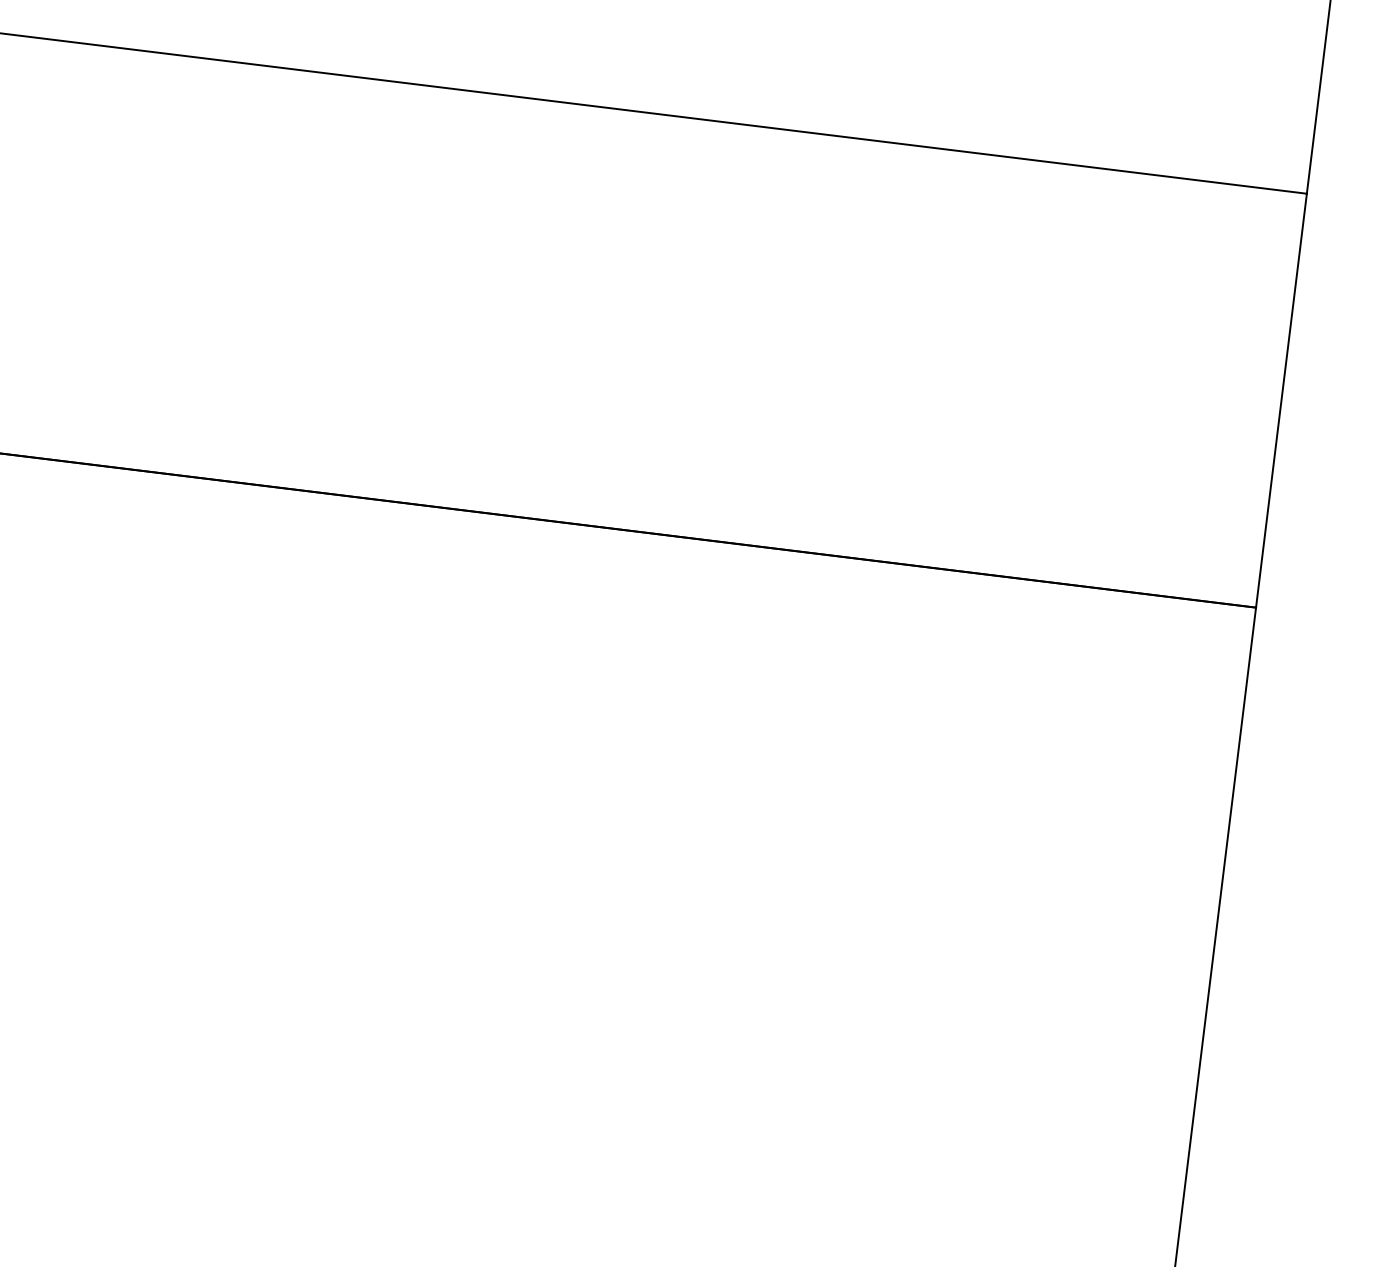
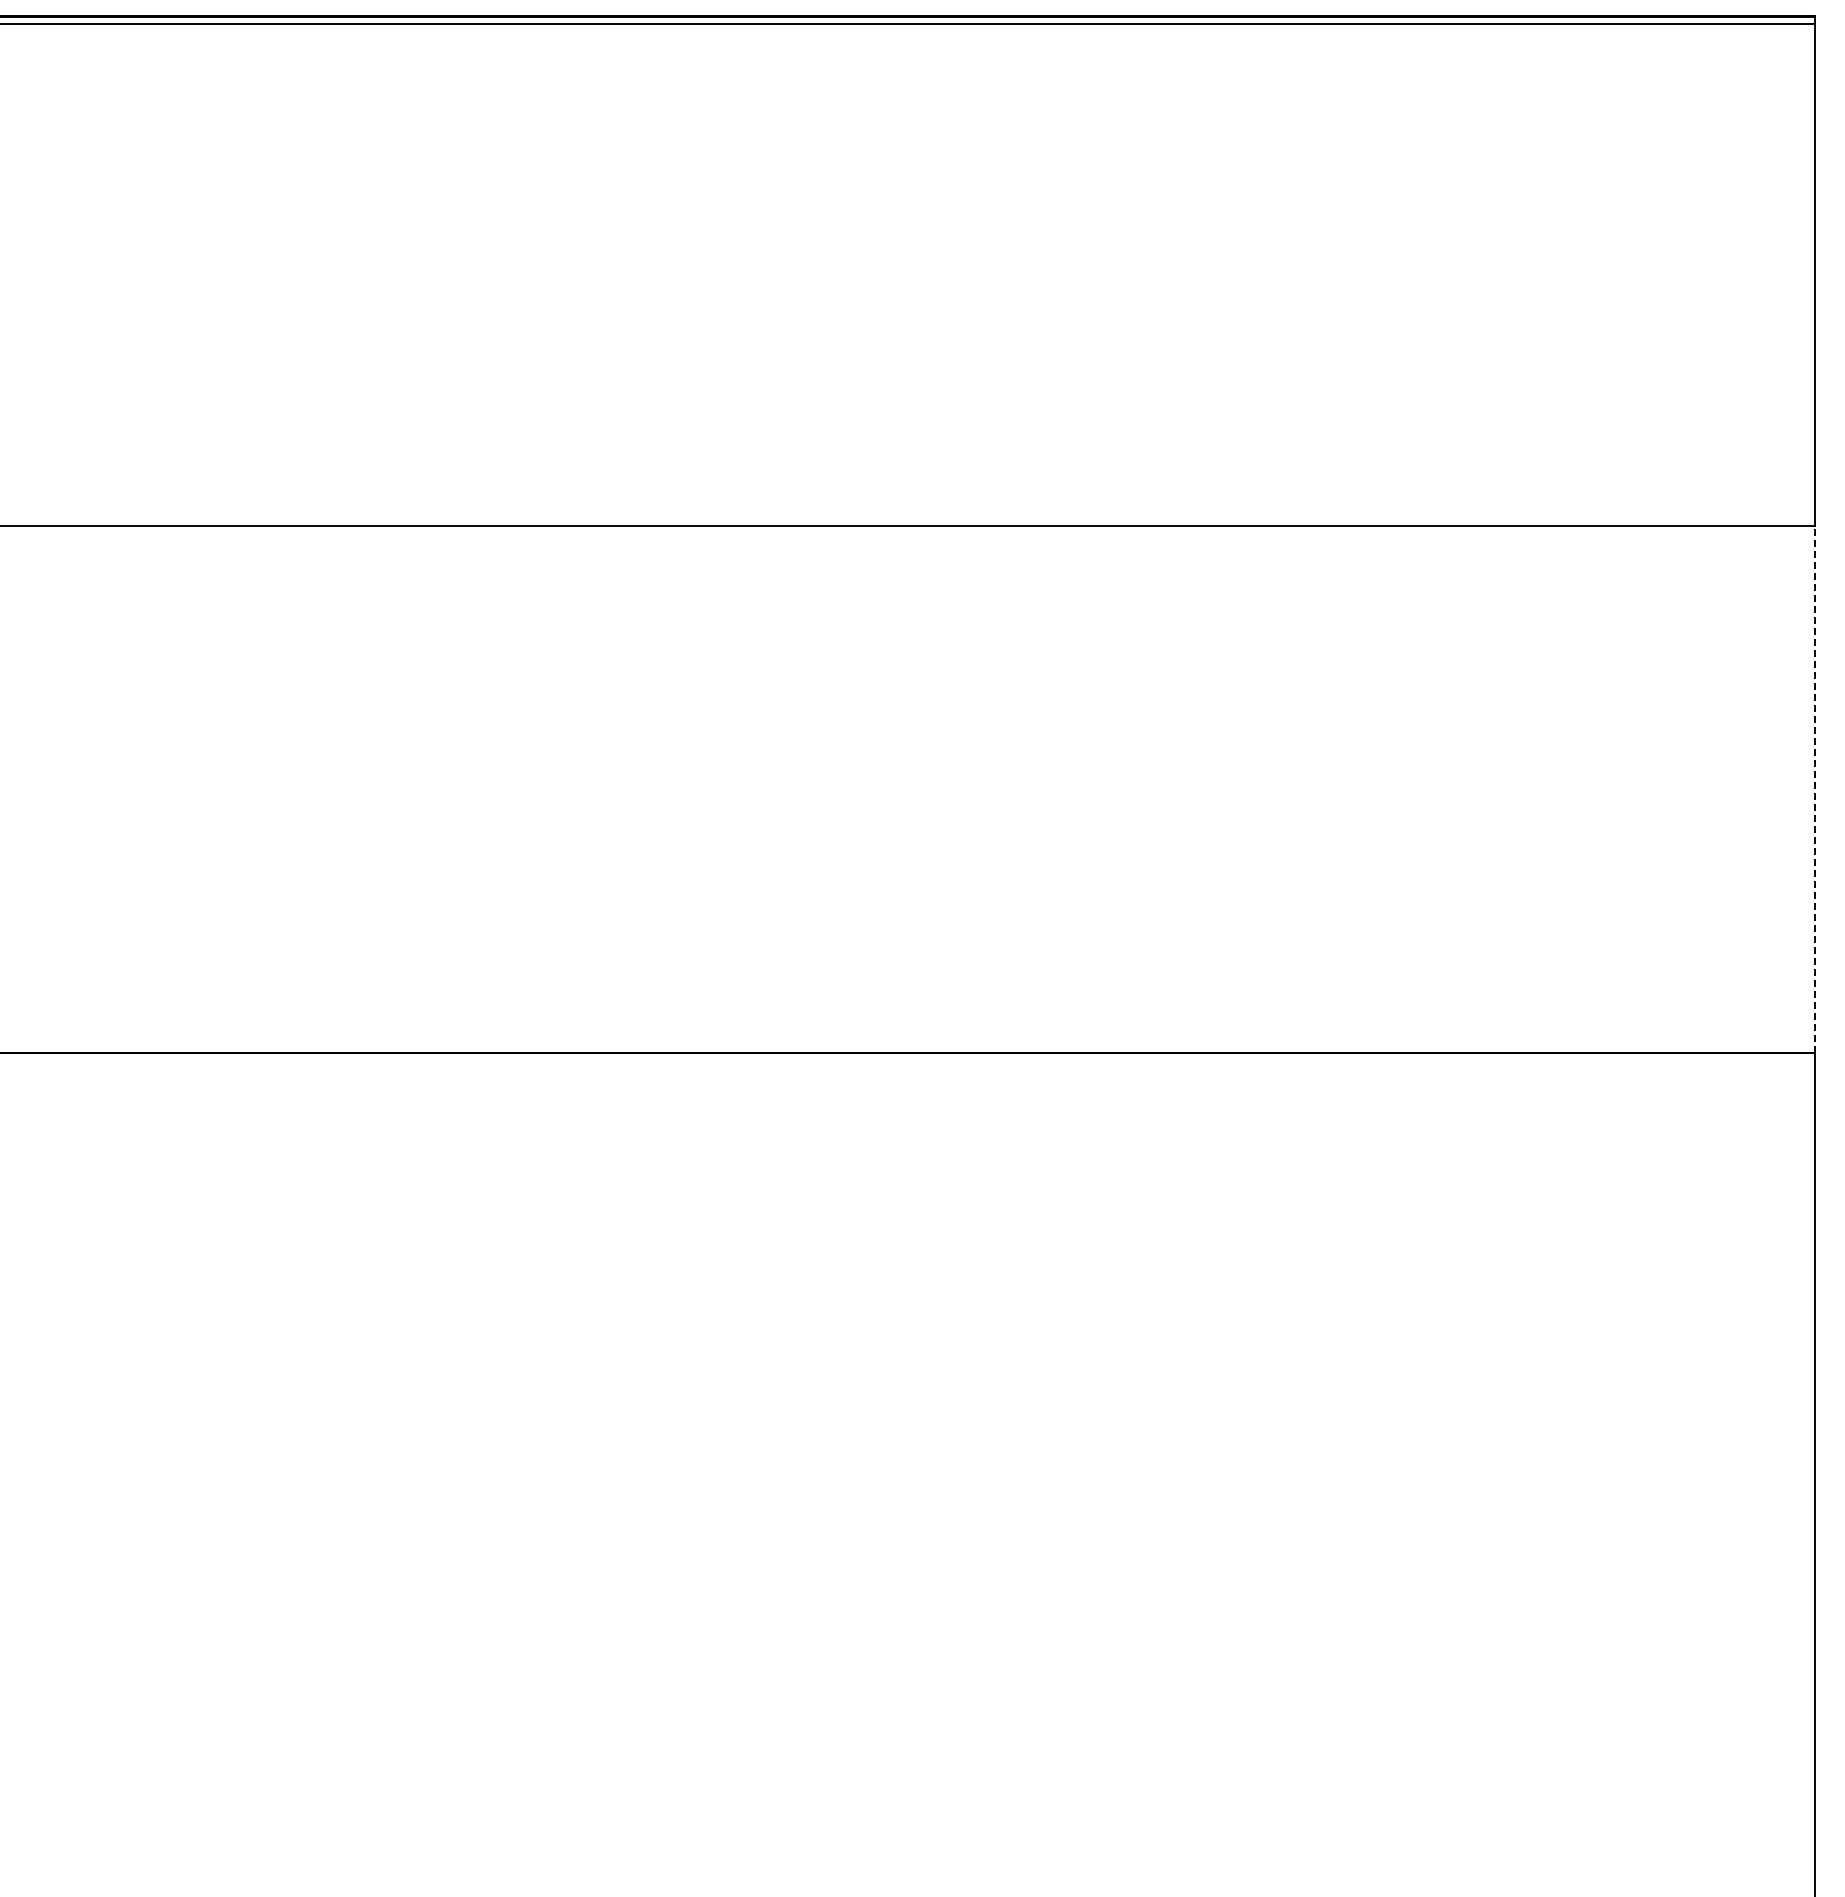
line: (1281, 400) -> (1814, 789), solid -> dashed

